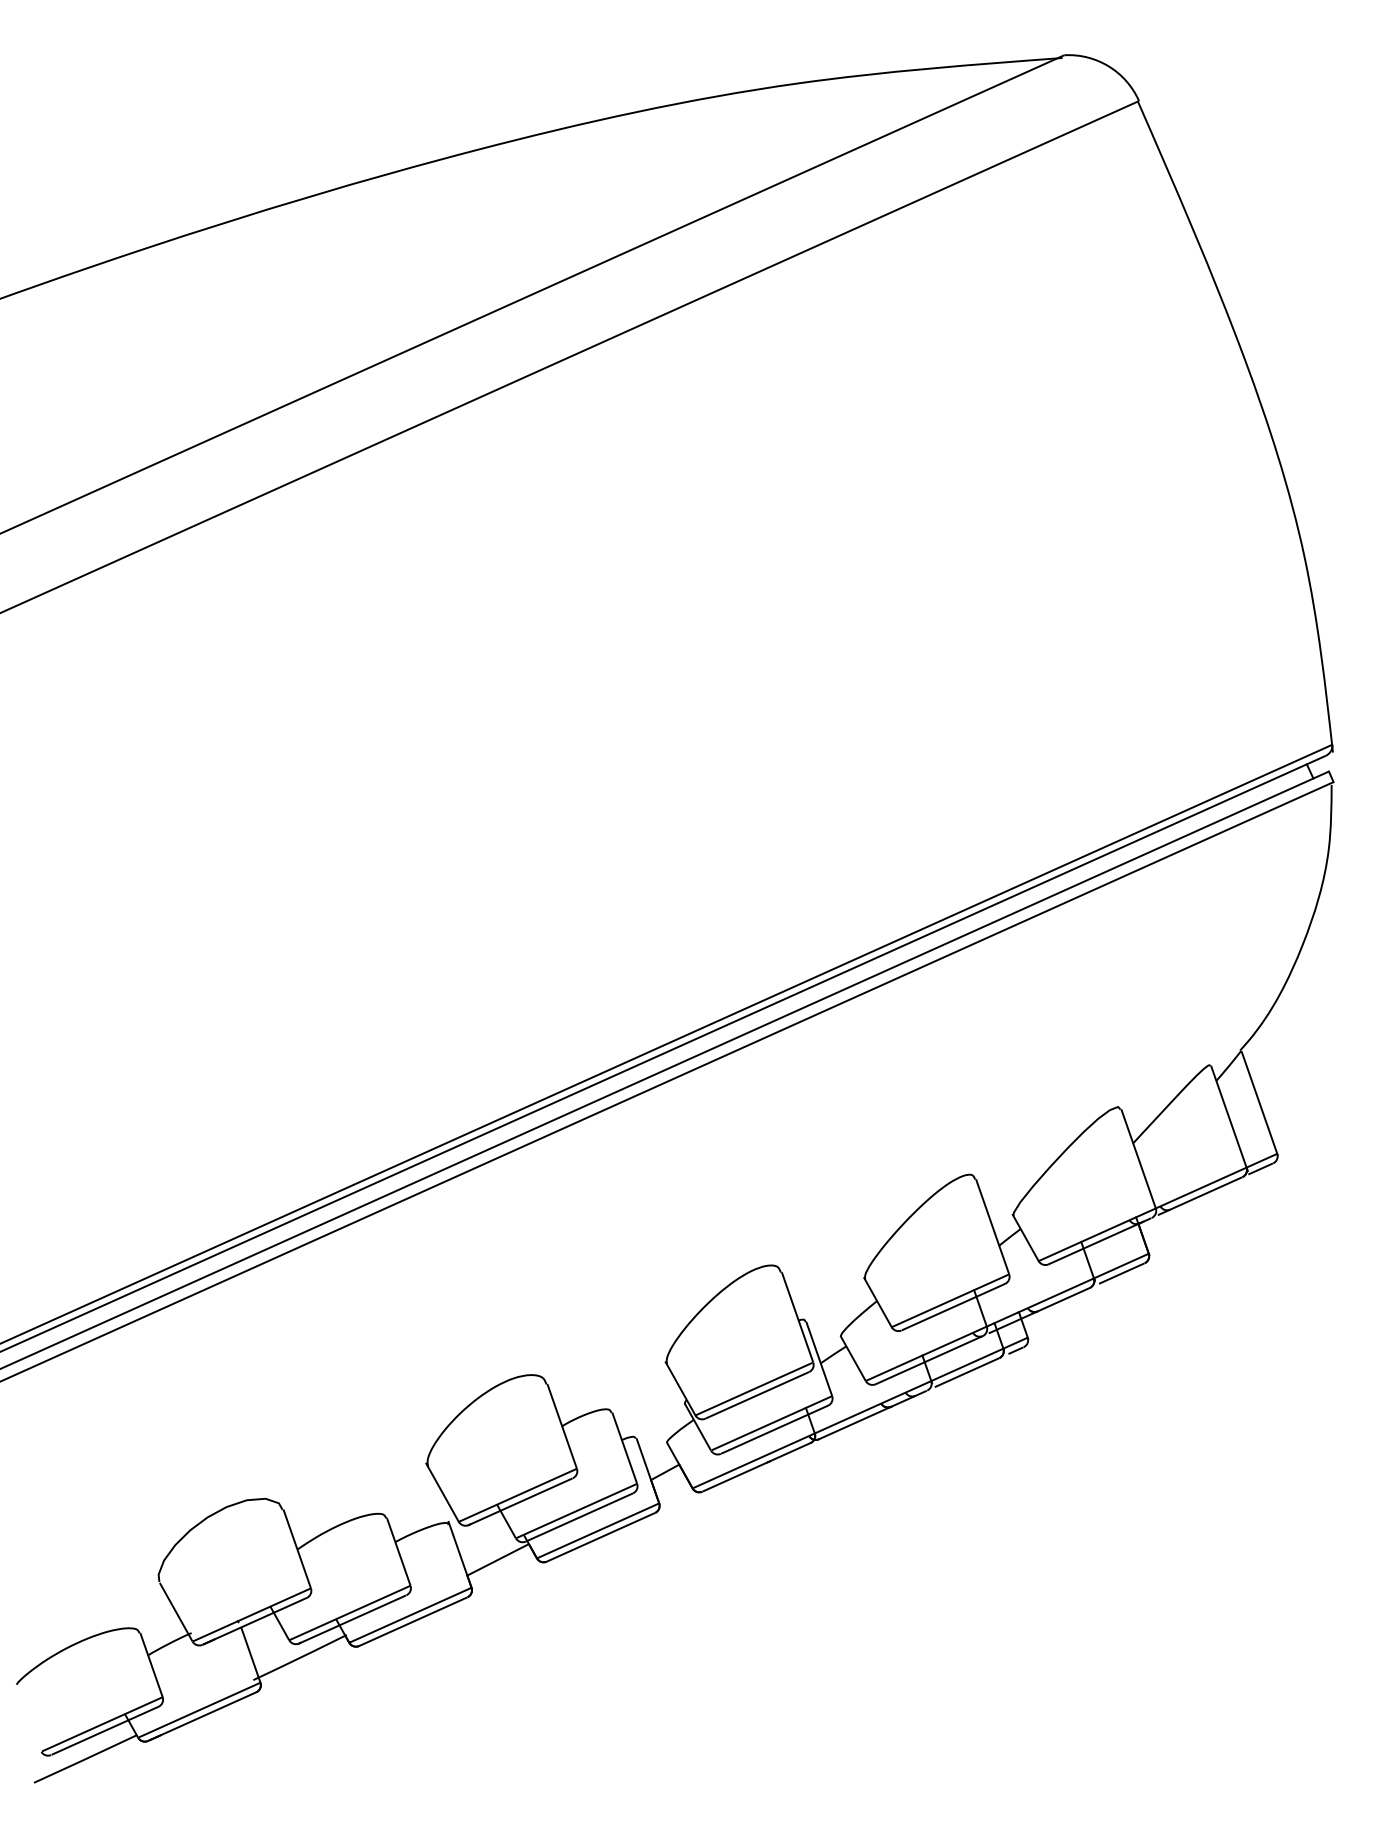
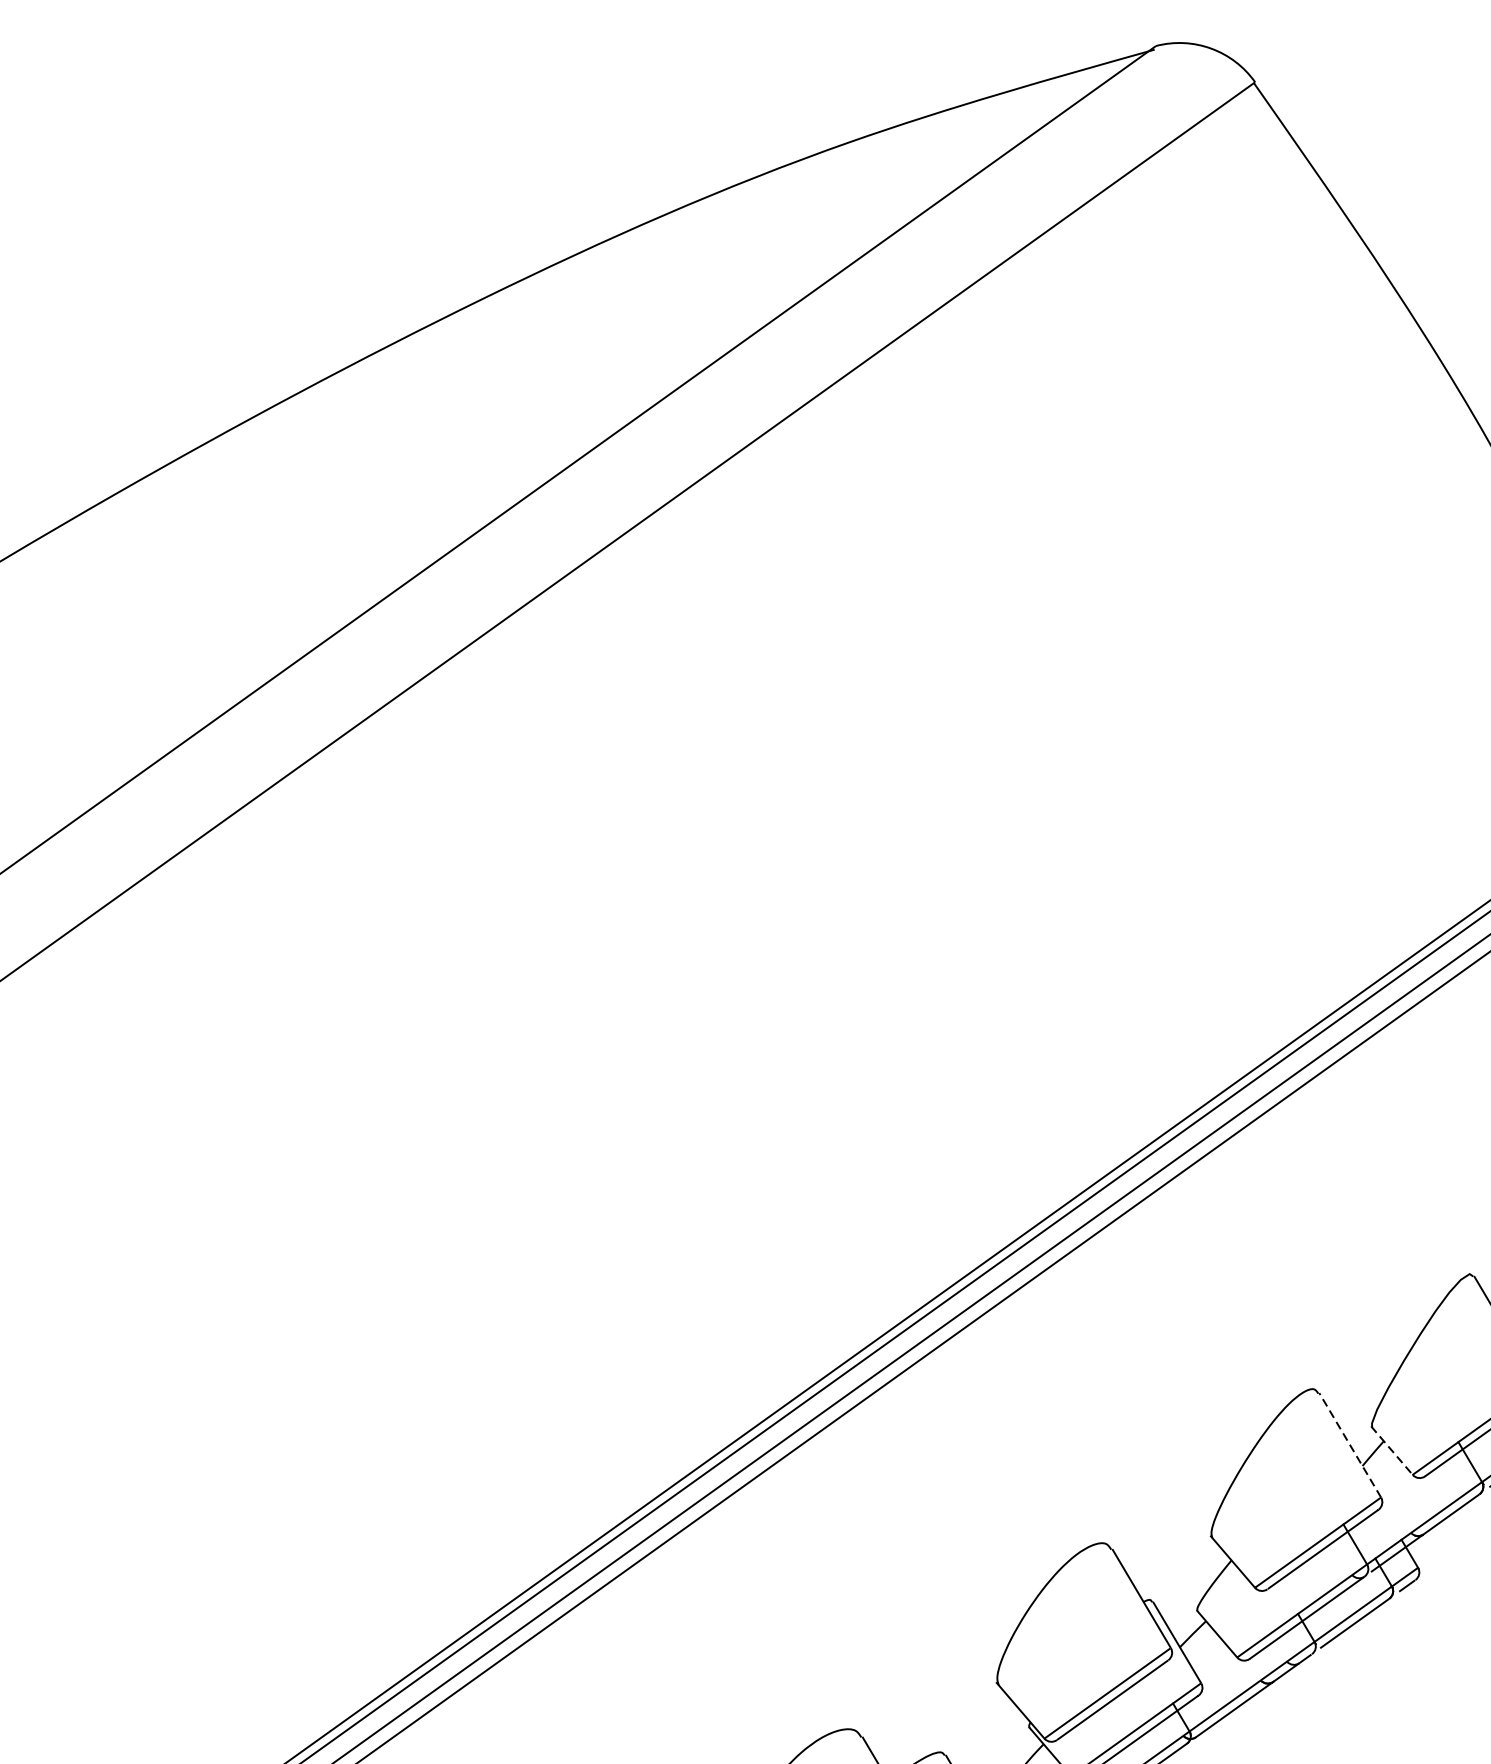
line: (992, 1225) -> (1349, 1443), solid -> dashed
line: (1025, 1237) -> (1391, 1450), solid -> dashed

